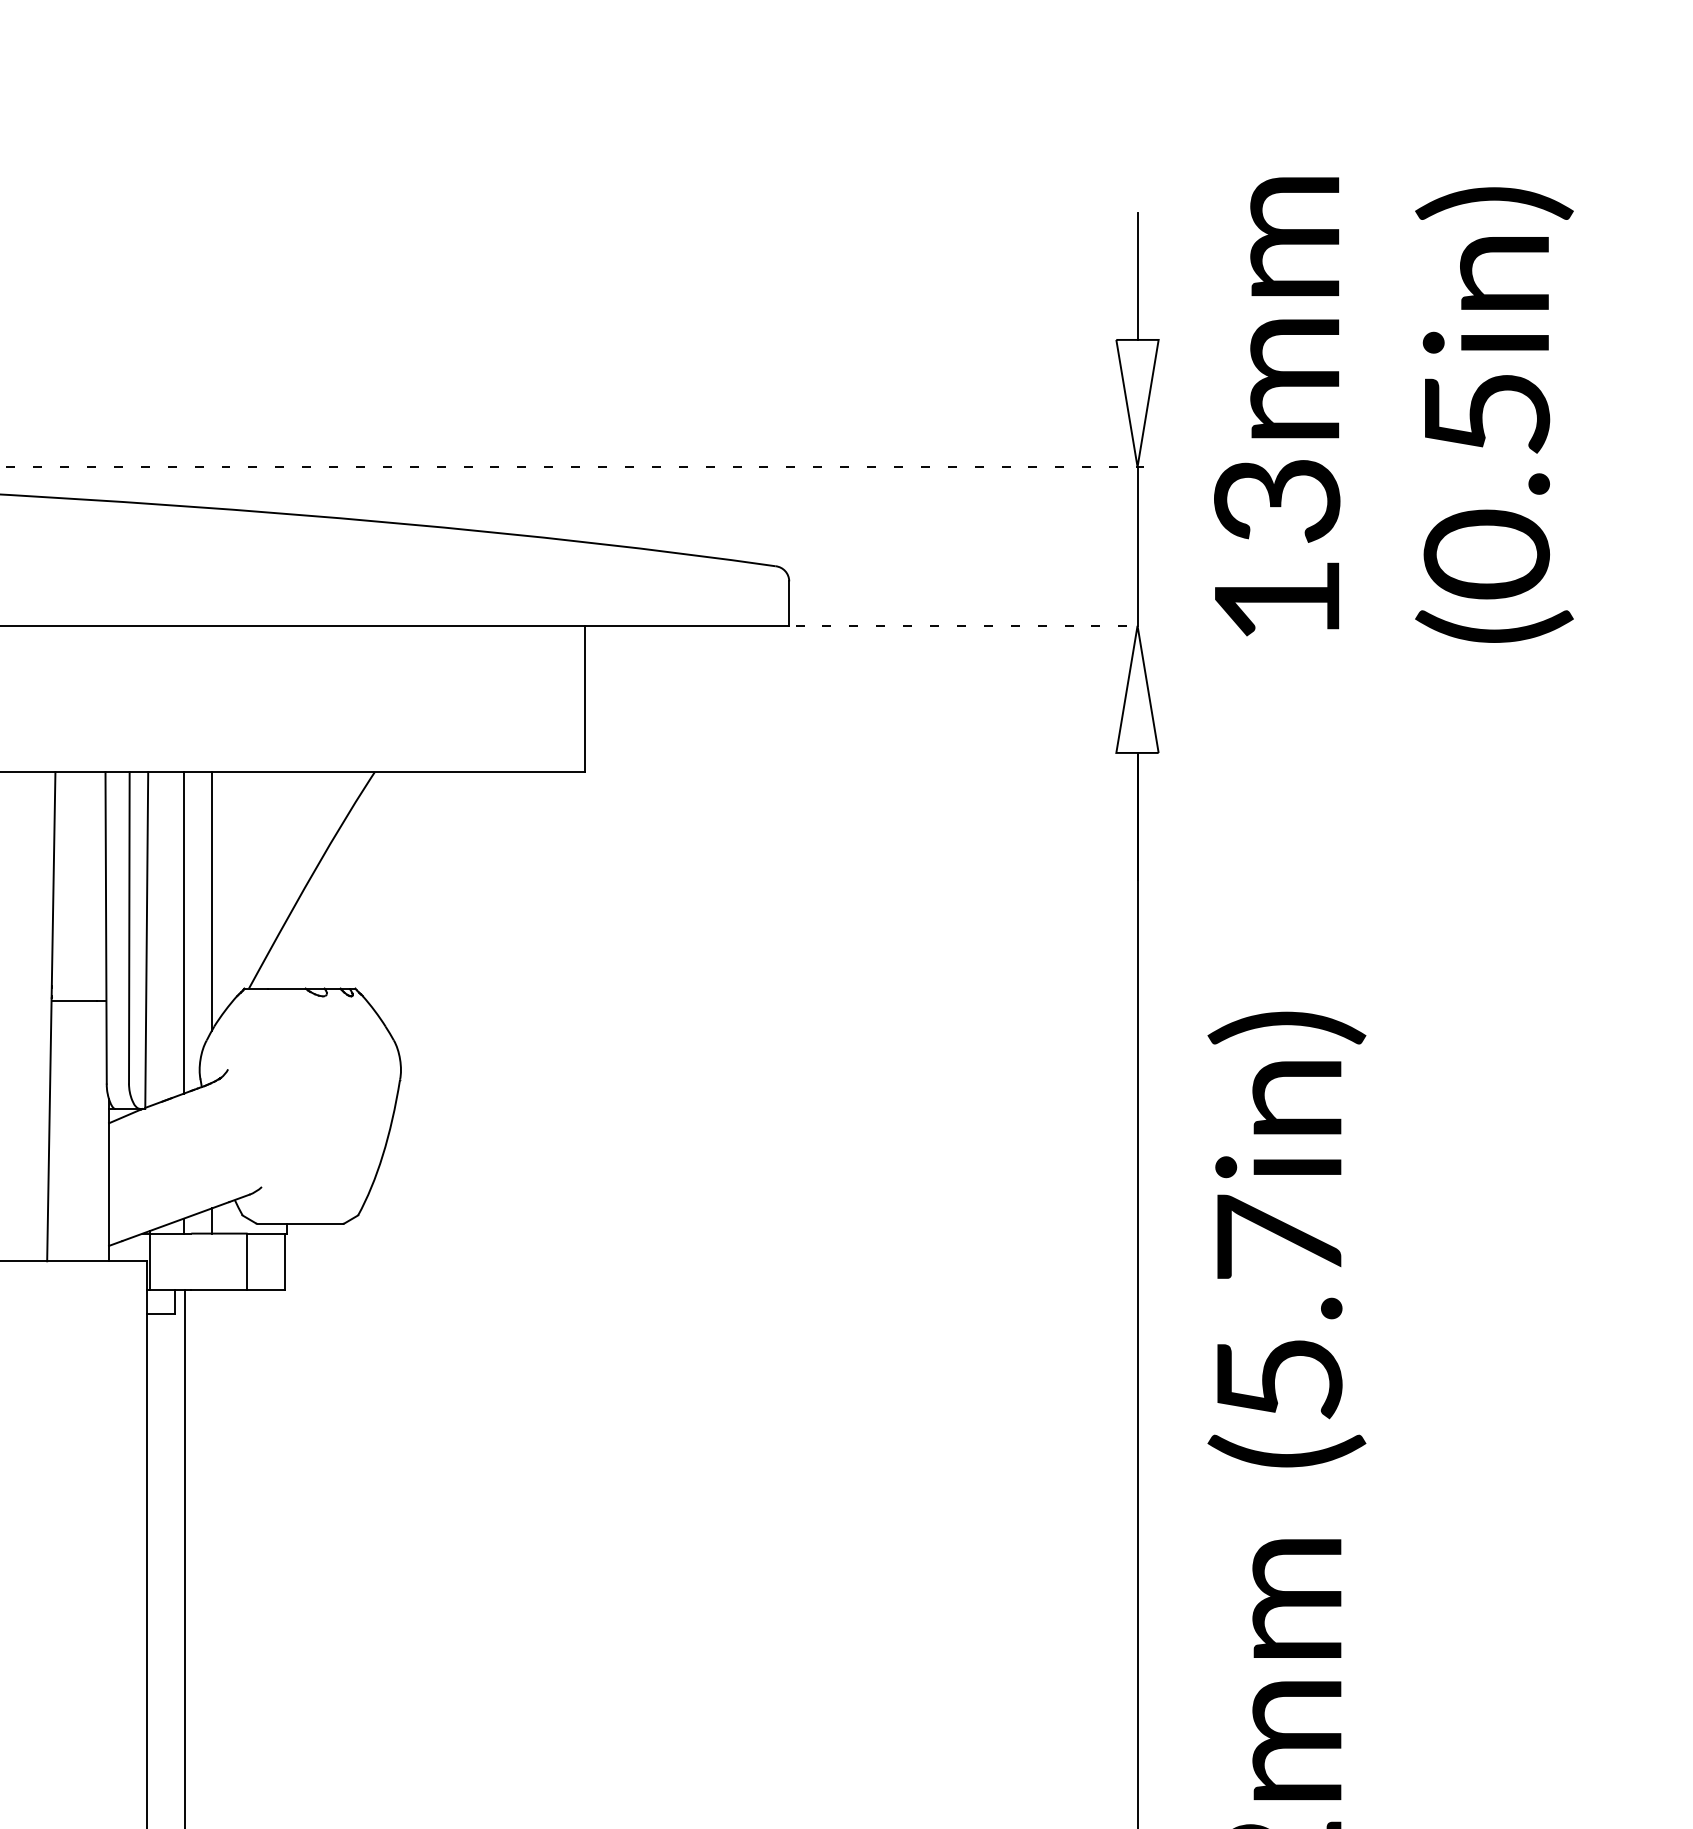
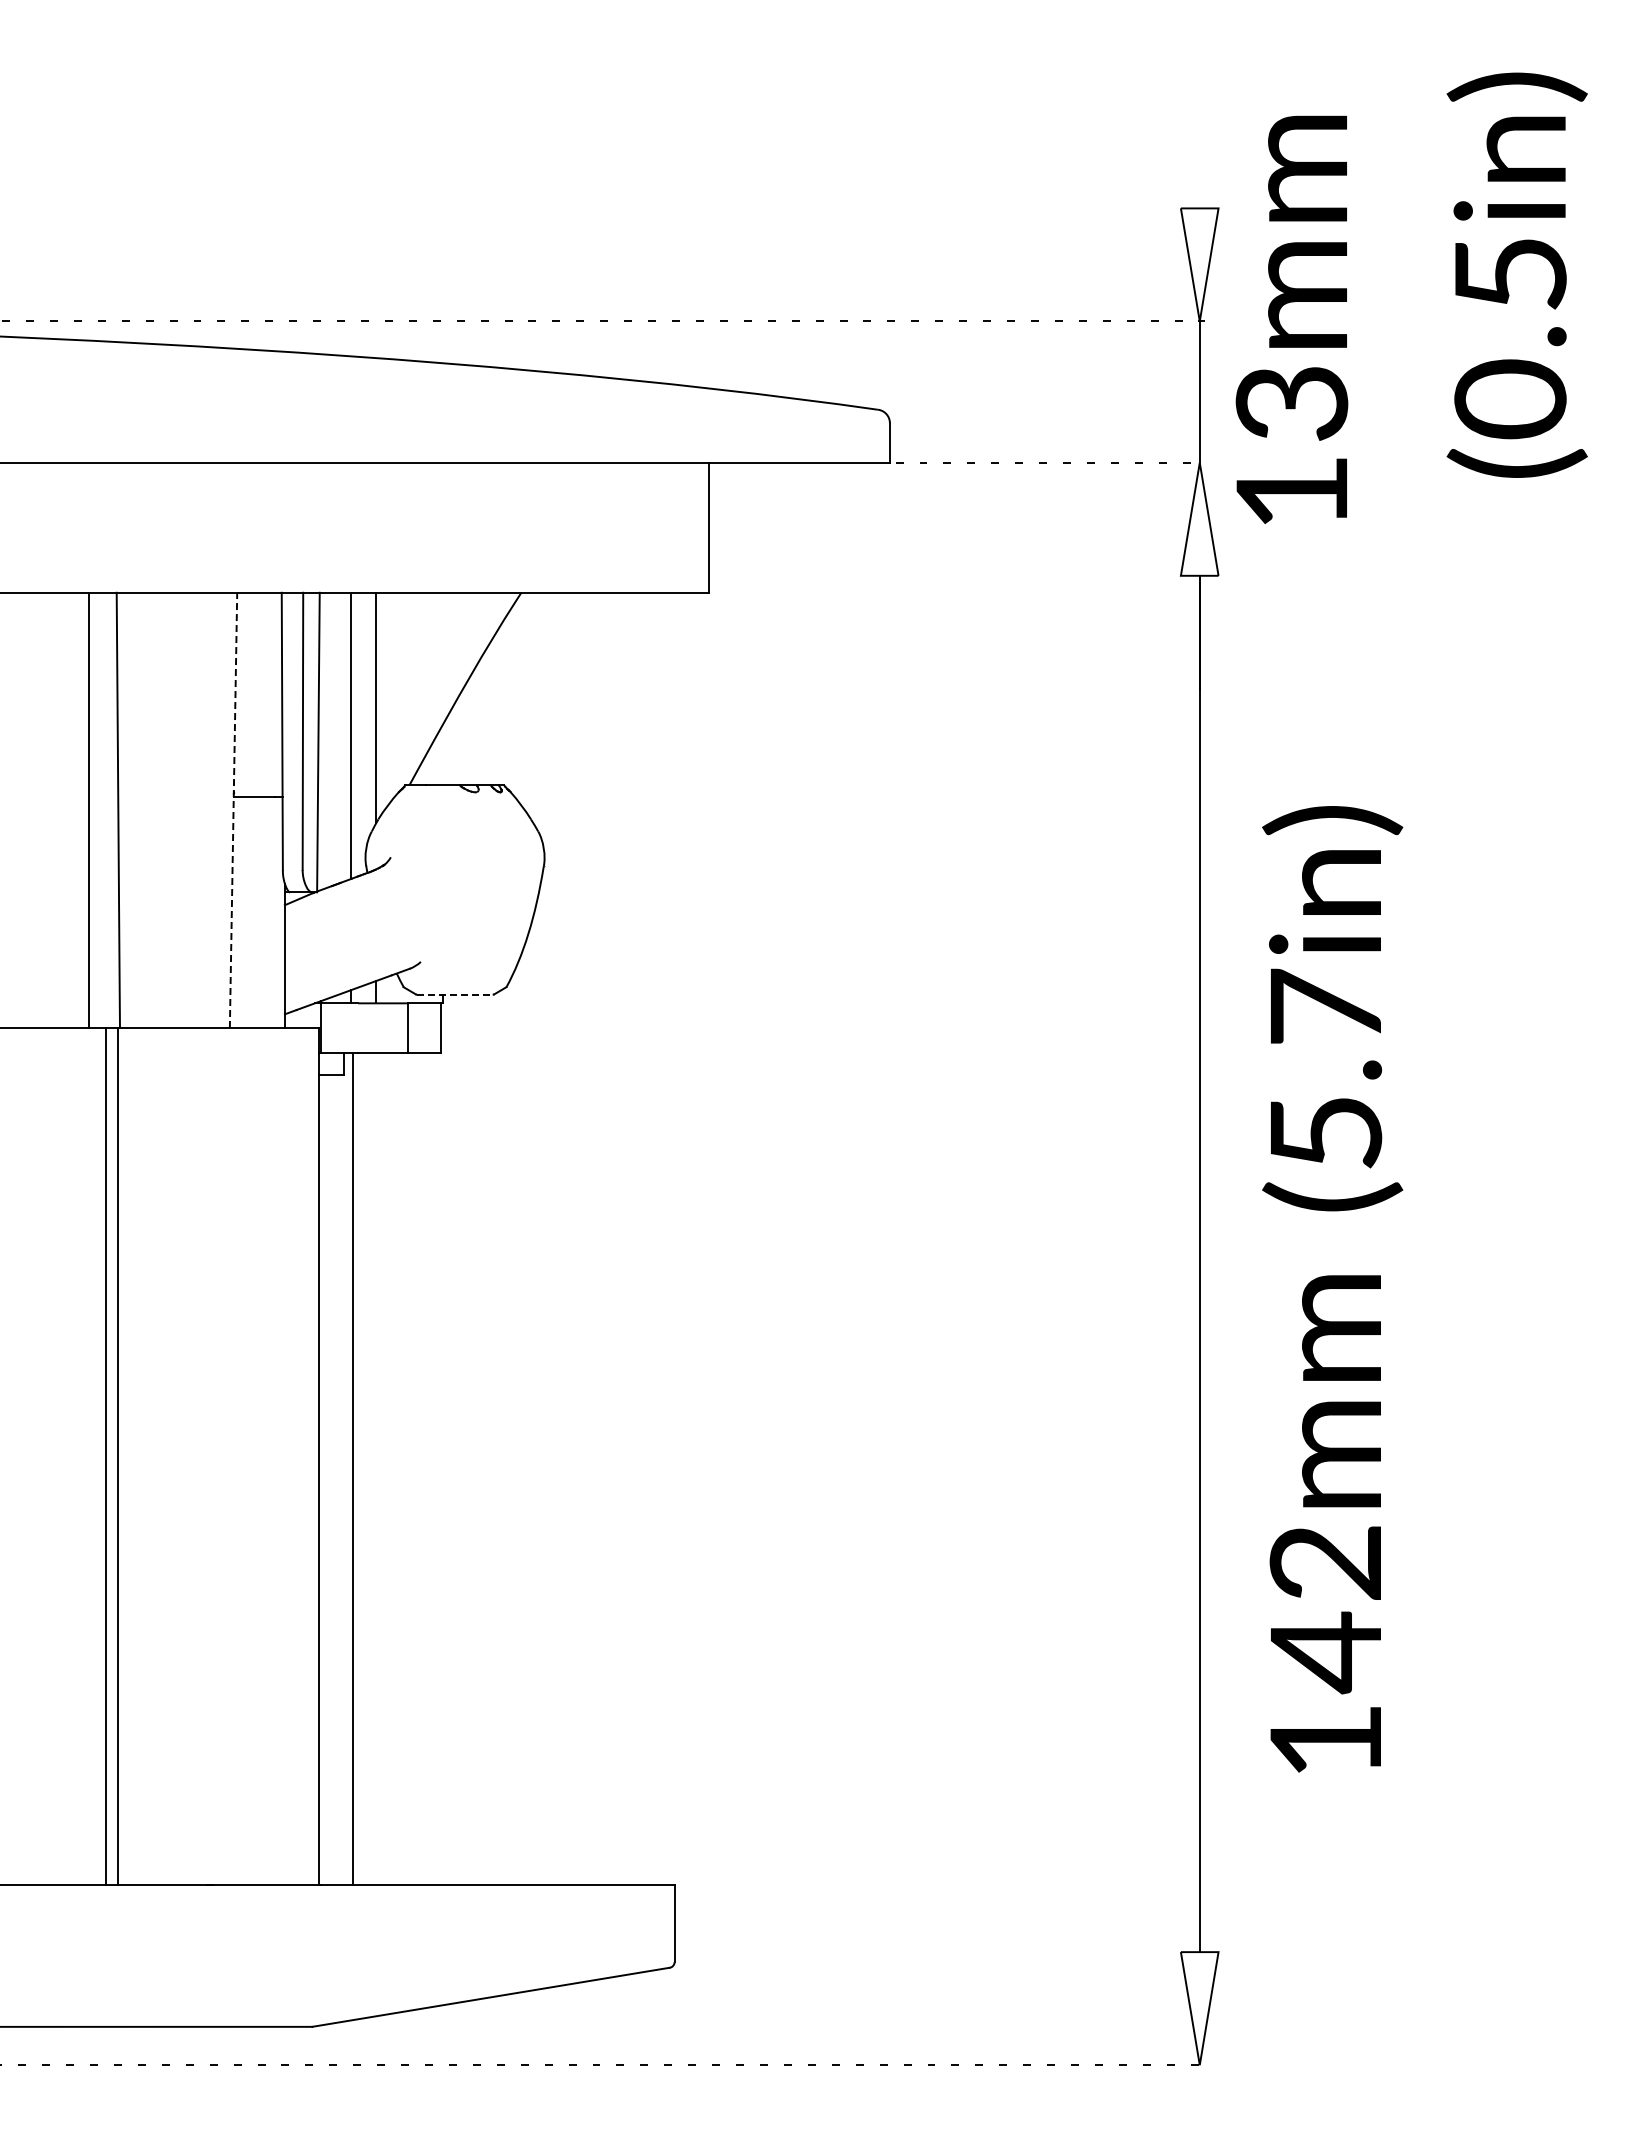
line: (1137, 275) -> (1199, 151), removed
text: (1276, 406) -> (1291, 319), moved
line: (51, 1016) -> (233, 810), solid -> dashed
line: (299, 1223) -> (454, 994), solid -> dashed

